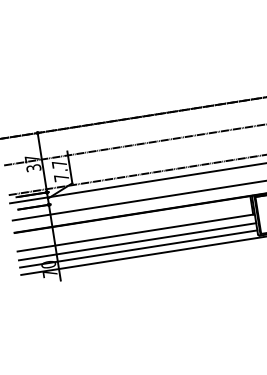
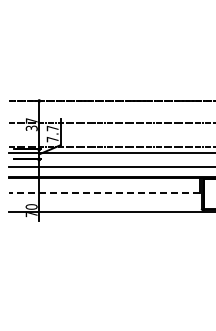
line: (135, 232) -> (104, 192), solid -> dashed
line: (136, 241) -> (104, 199), removed
line: (137, 248) -> (104, 205), removed

